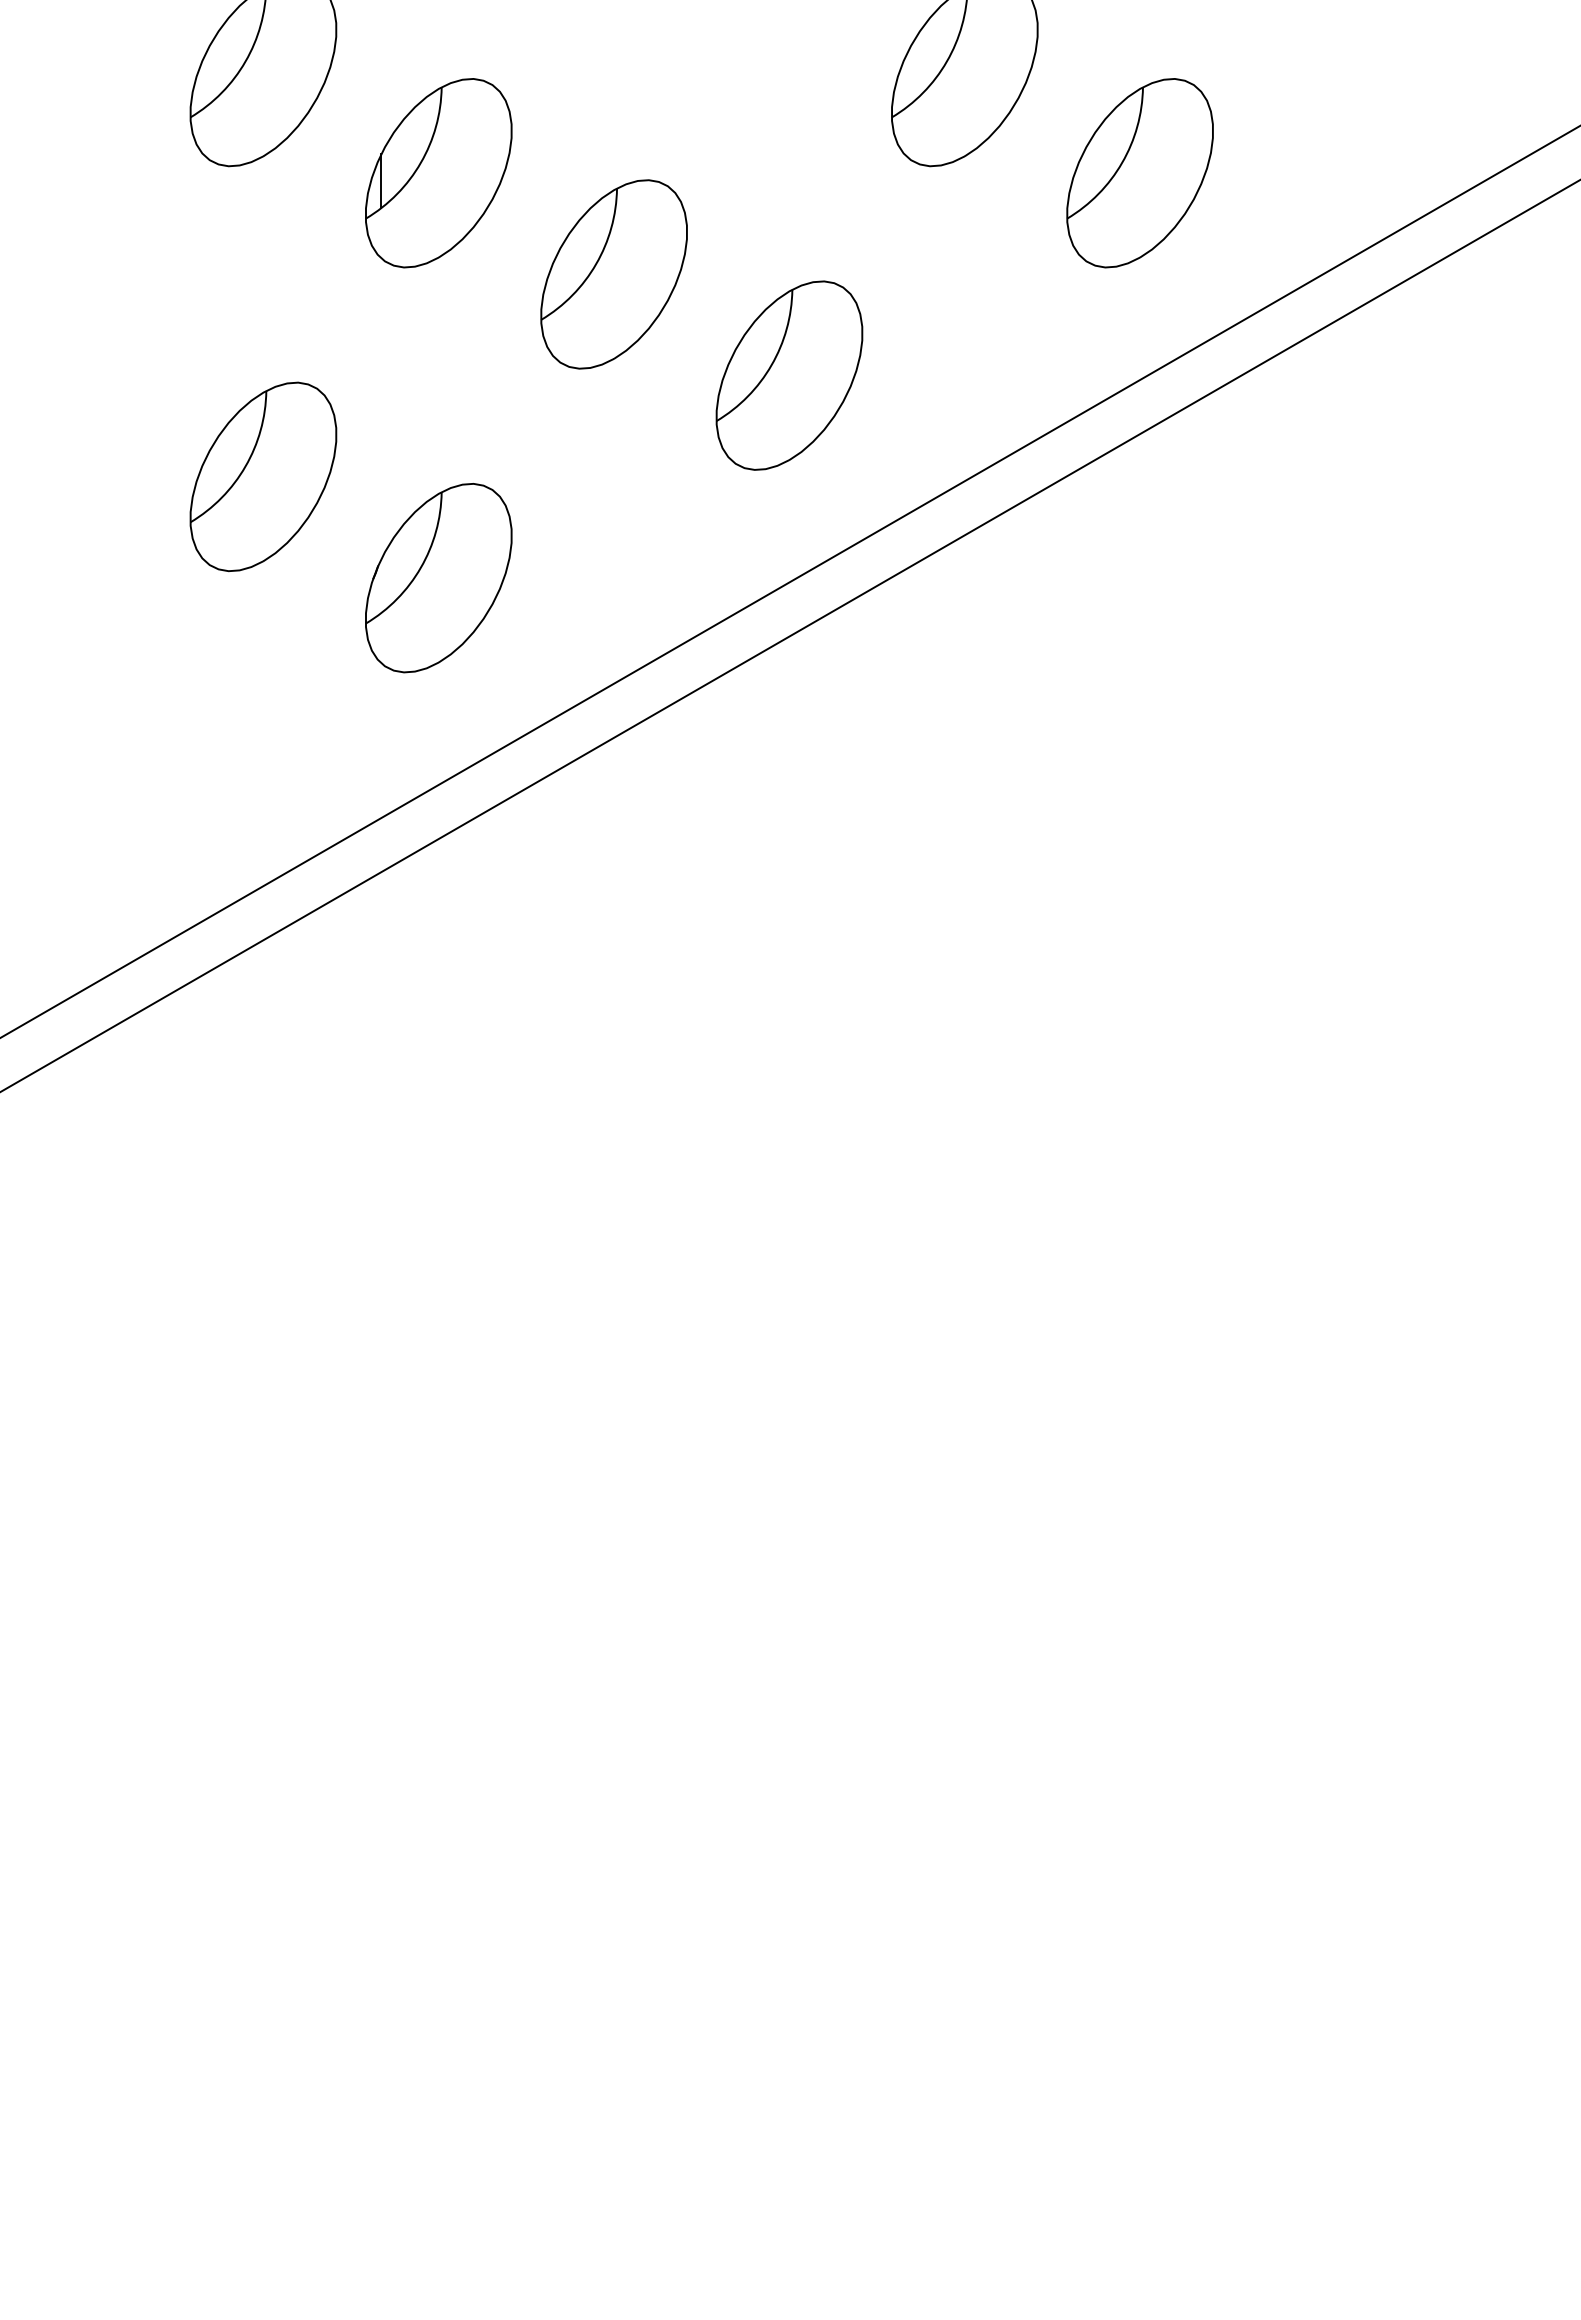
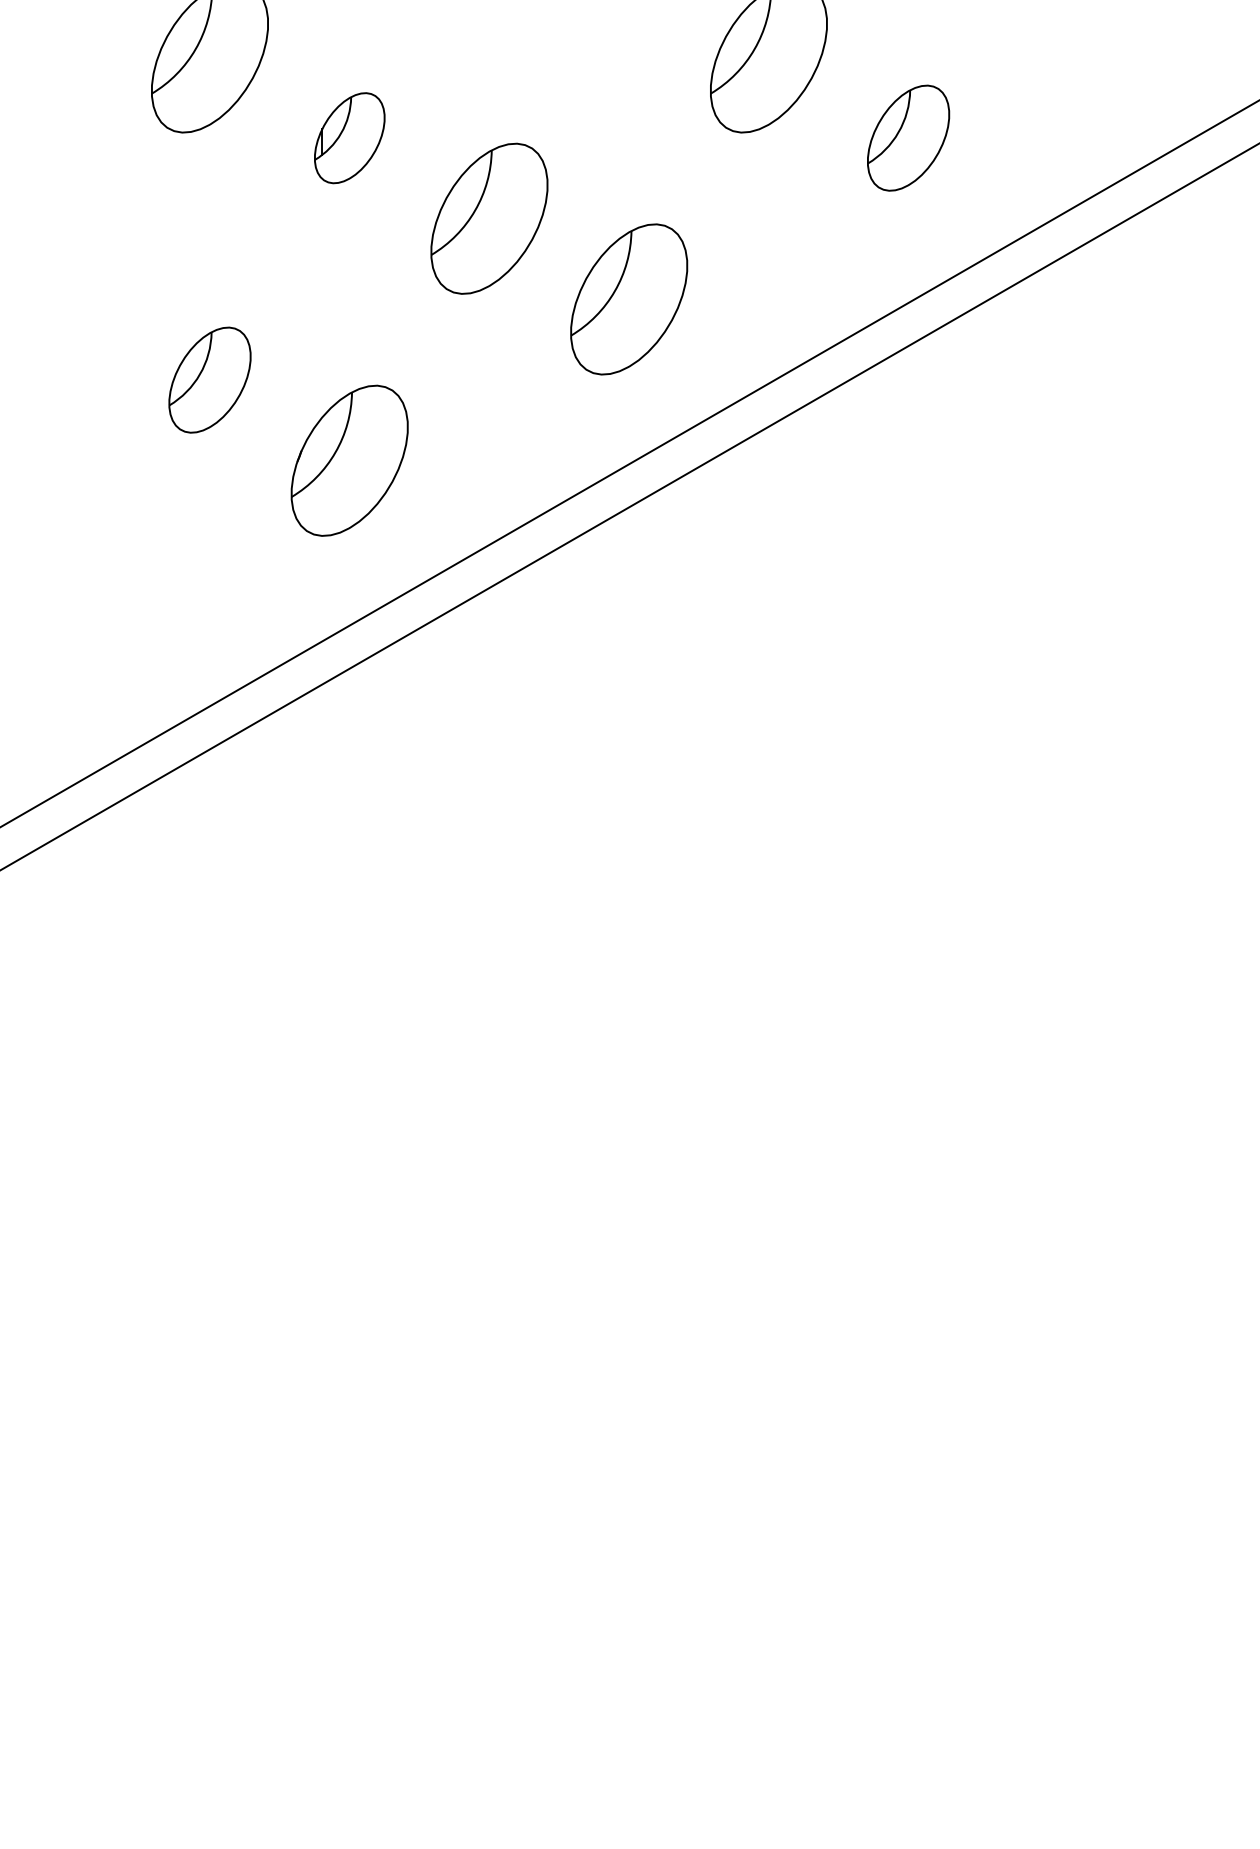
part: (438, 173) -> (349, 138), size x0.6
part: (1139, 173) -> (908, 138), size x0.7
part: (263, 476) -> (210, 379), size x0.7

